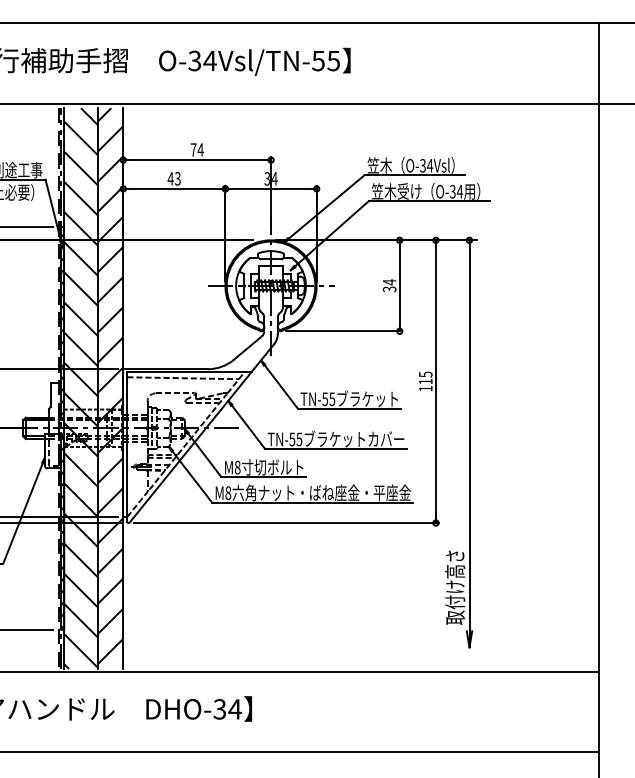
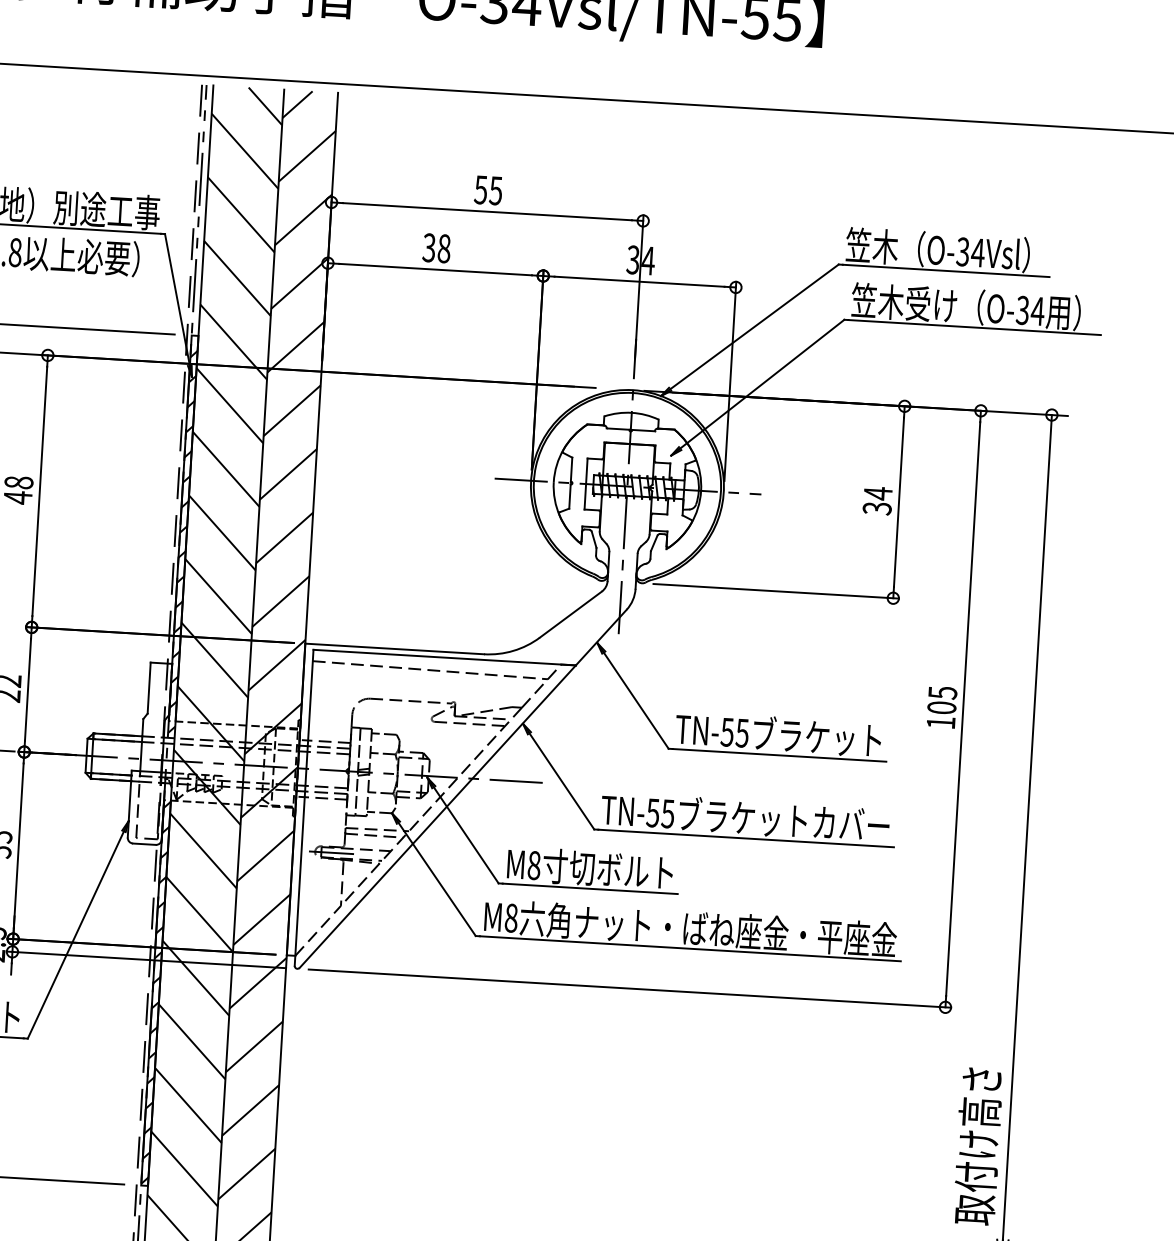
text: (196, 149) -> (487, 189), 74 -> 55
text: (173, 178) -> (435, 247), 43 -> 38
text: (425, 381) -> (941, 707), 115 -> 105

